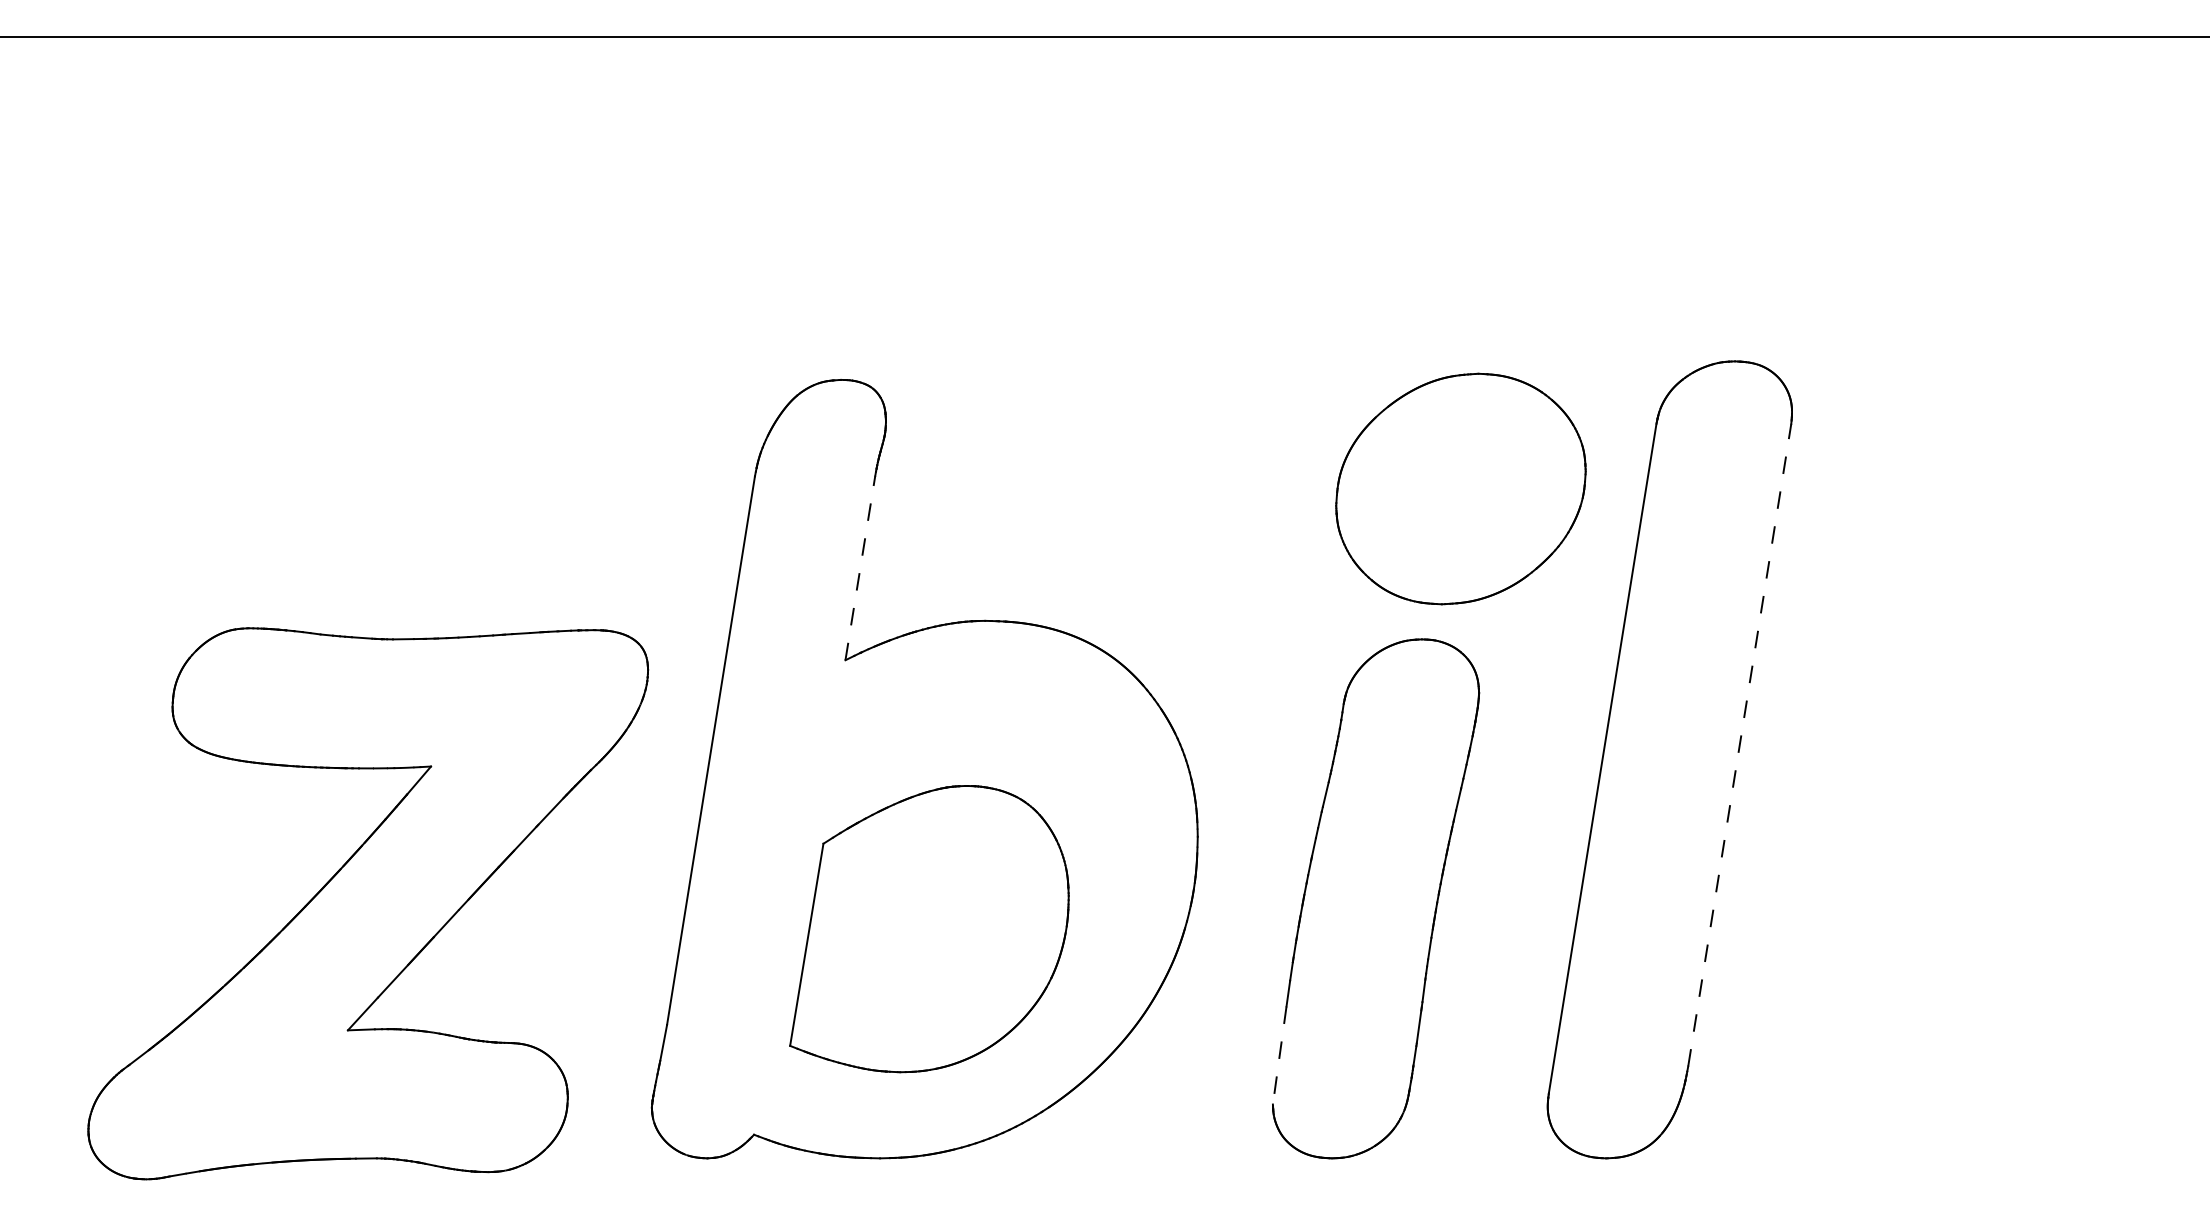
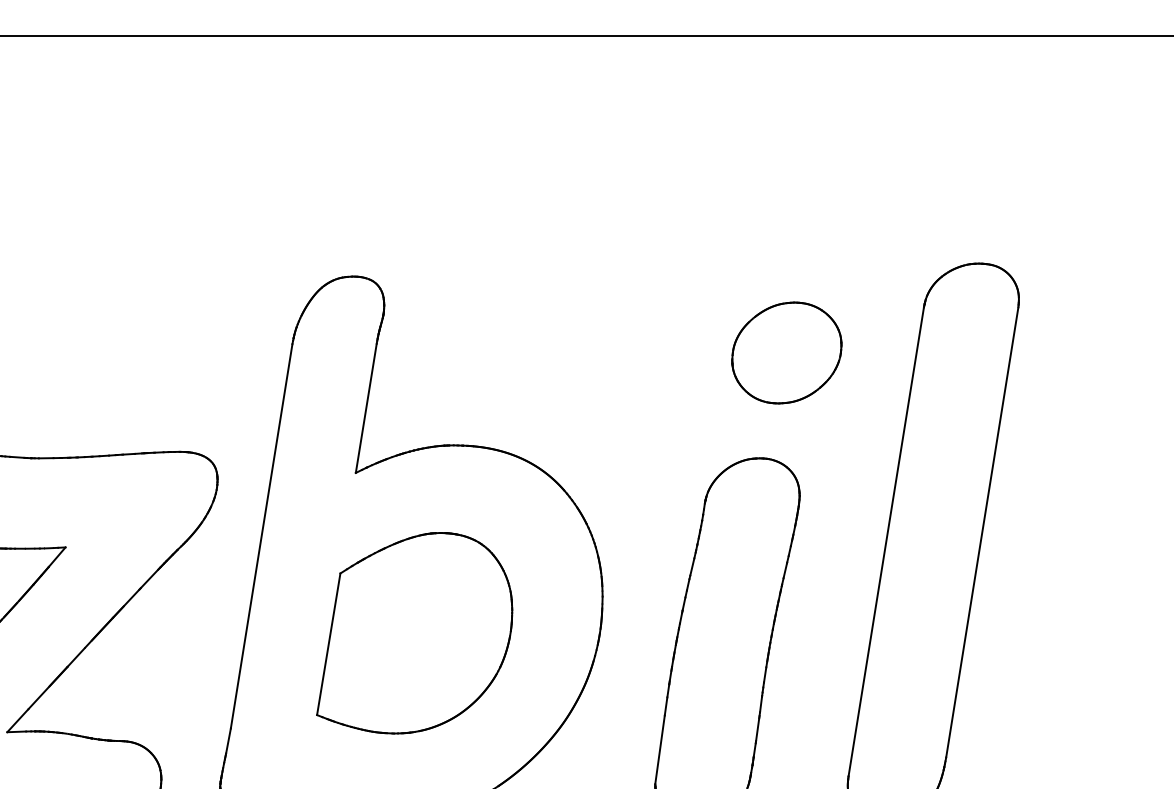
part: (1460, 488) -> (786, 352), size x0.62
line: (860, 567) -> (366, 407), dashed -> solid
line: (1739, 744) -> (982, 531), dashed -> solid
part: (929, 929) -> (414, 633), moved
line: (1279, 1055) -> (659, 749), dashed -> solid

